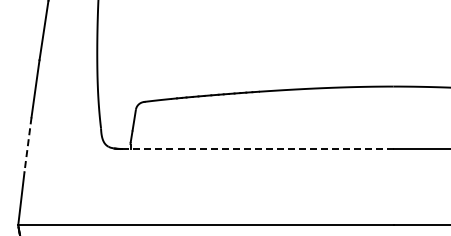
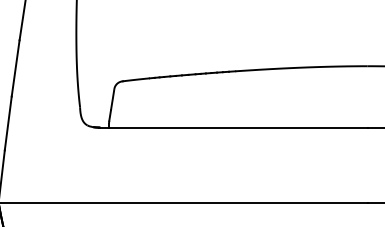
line: (28, 144) -> (8, 123), dashed -> solid
line: (257, 148) -> (233, 127), dashed -> solid

